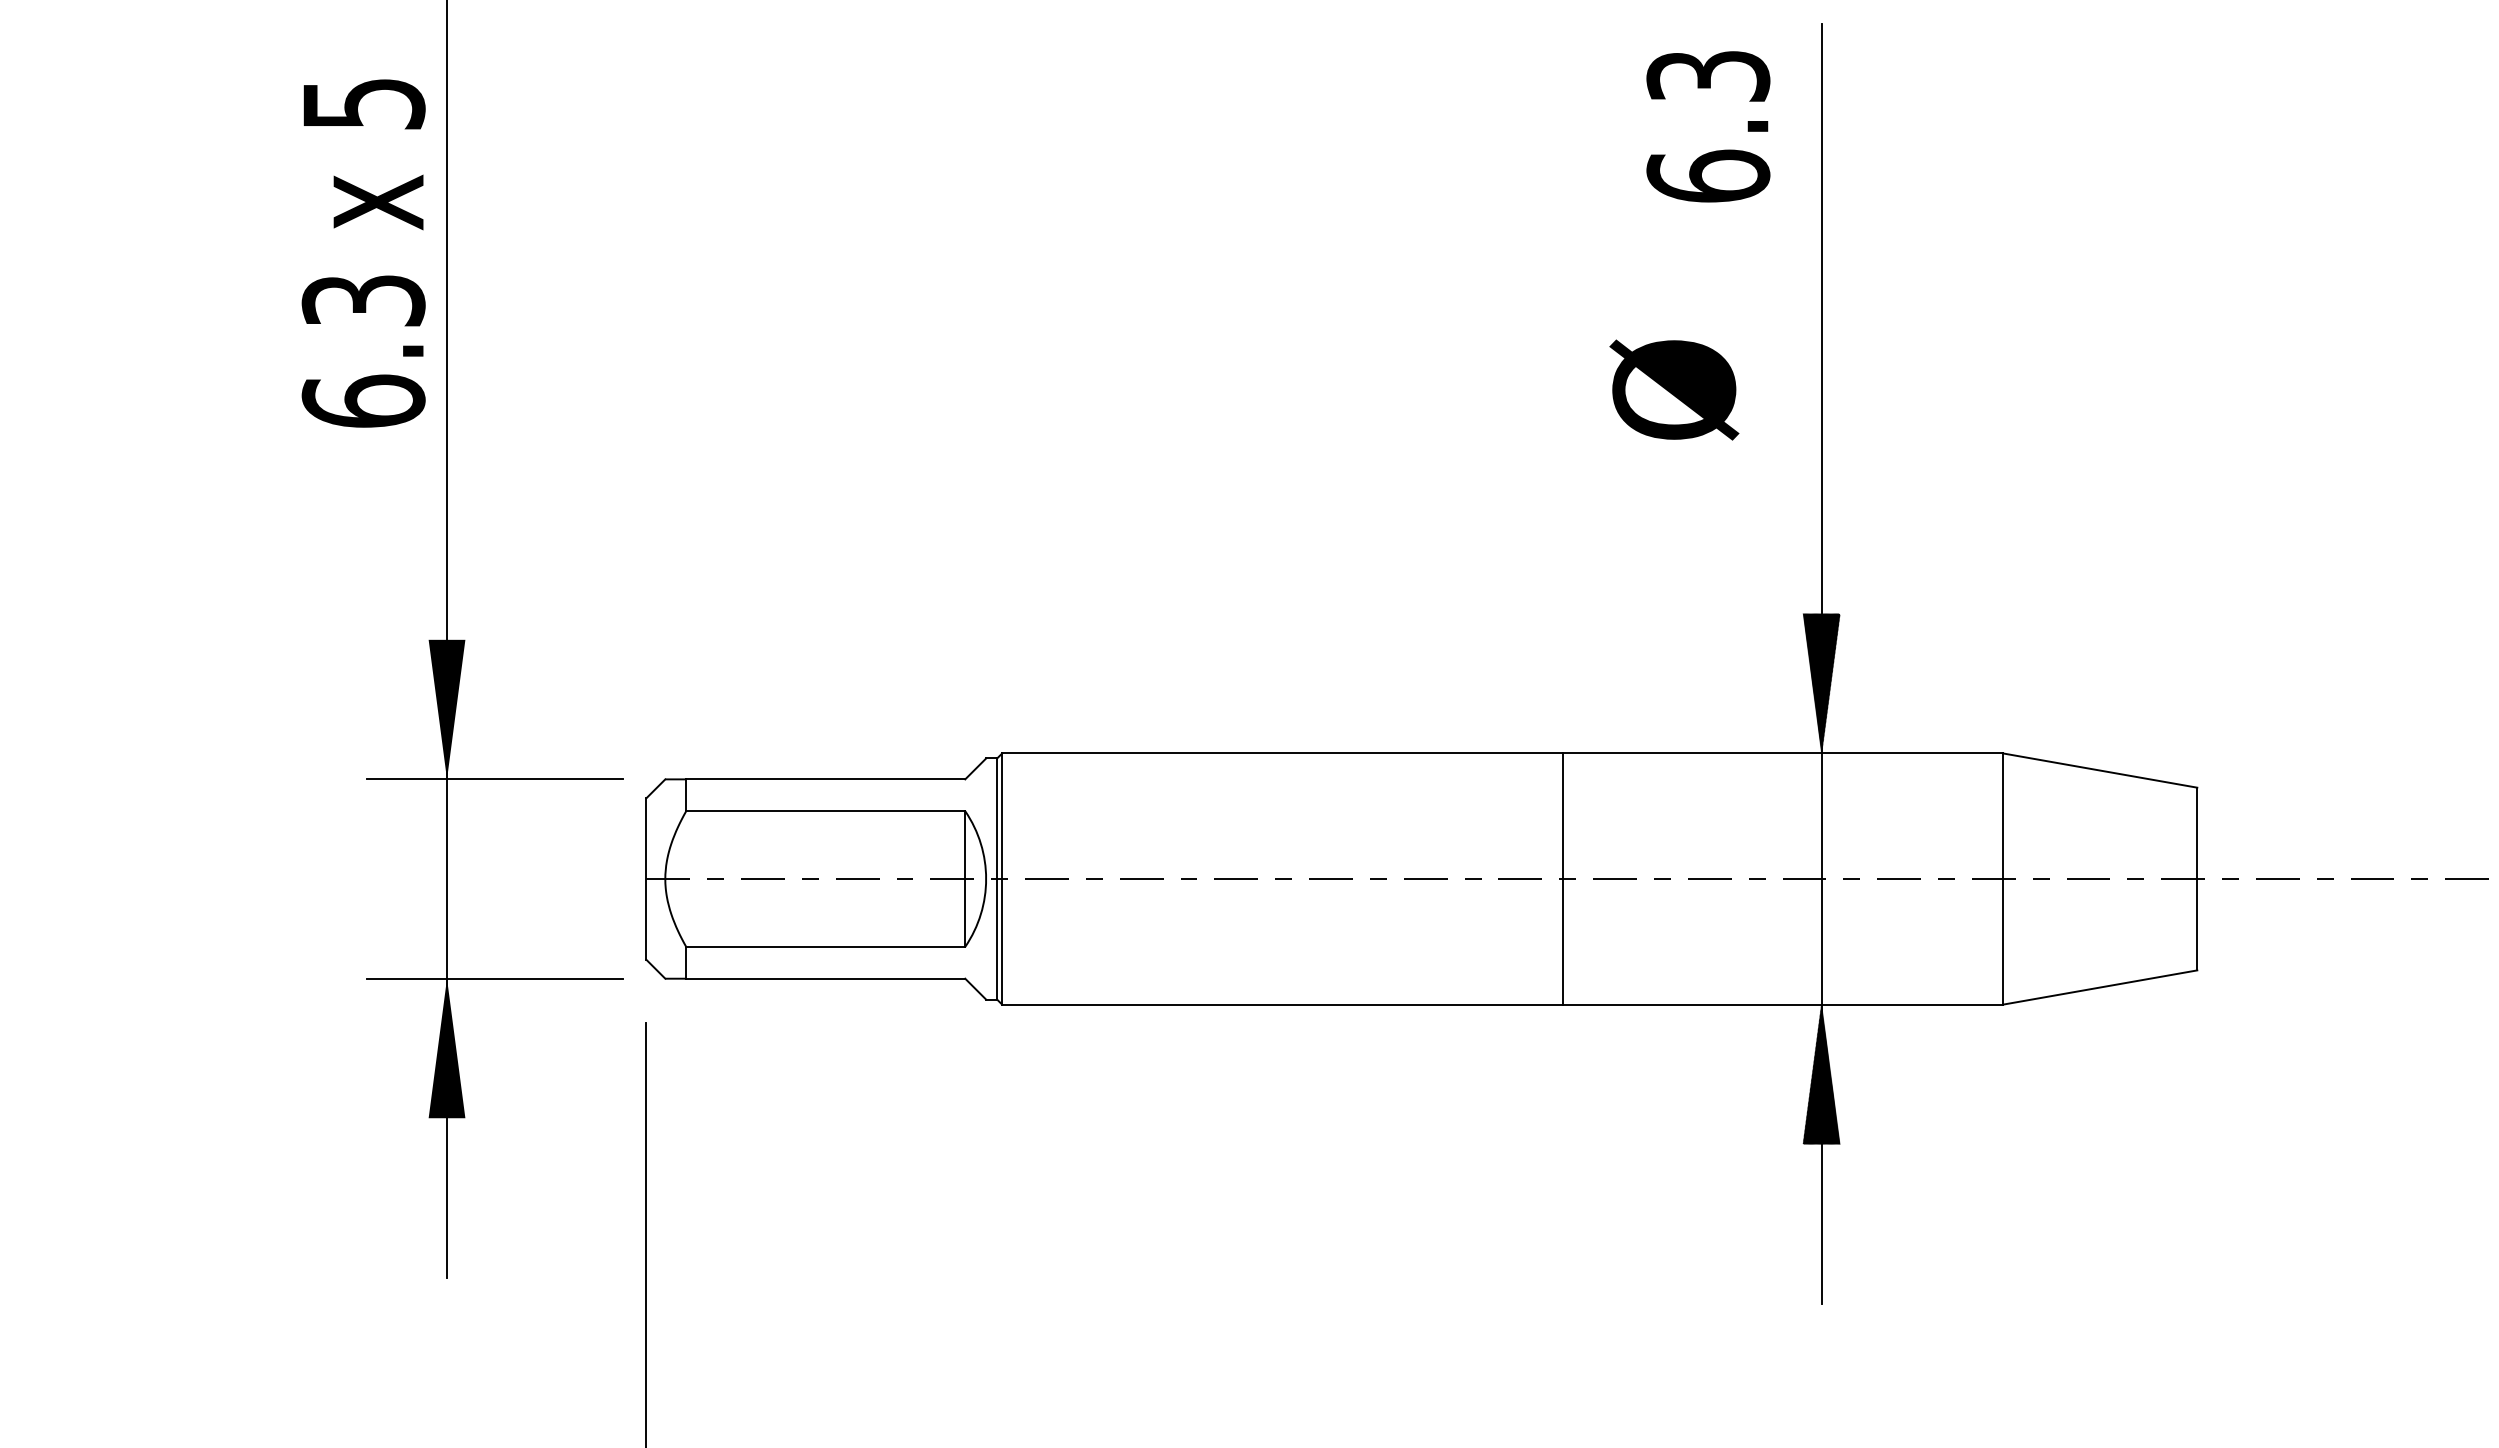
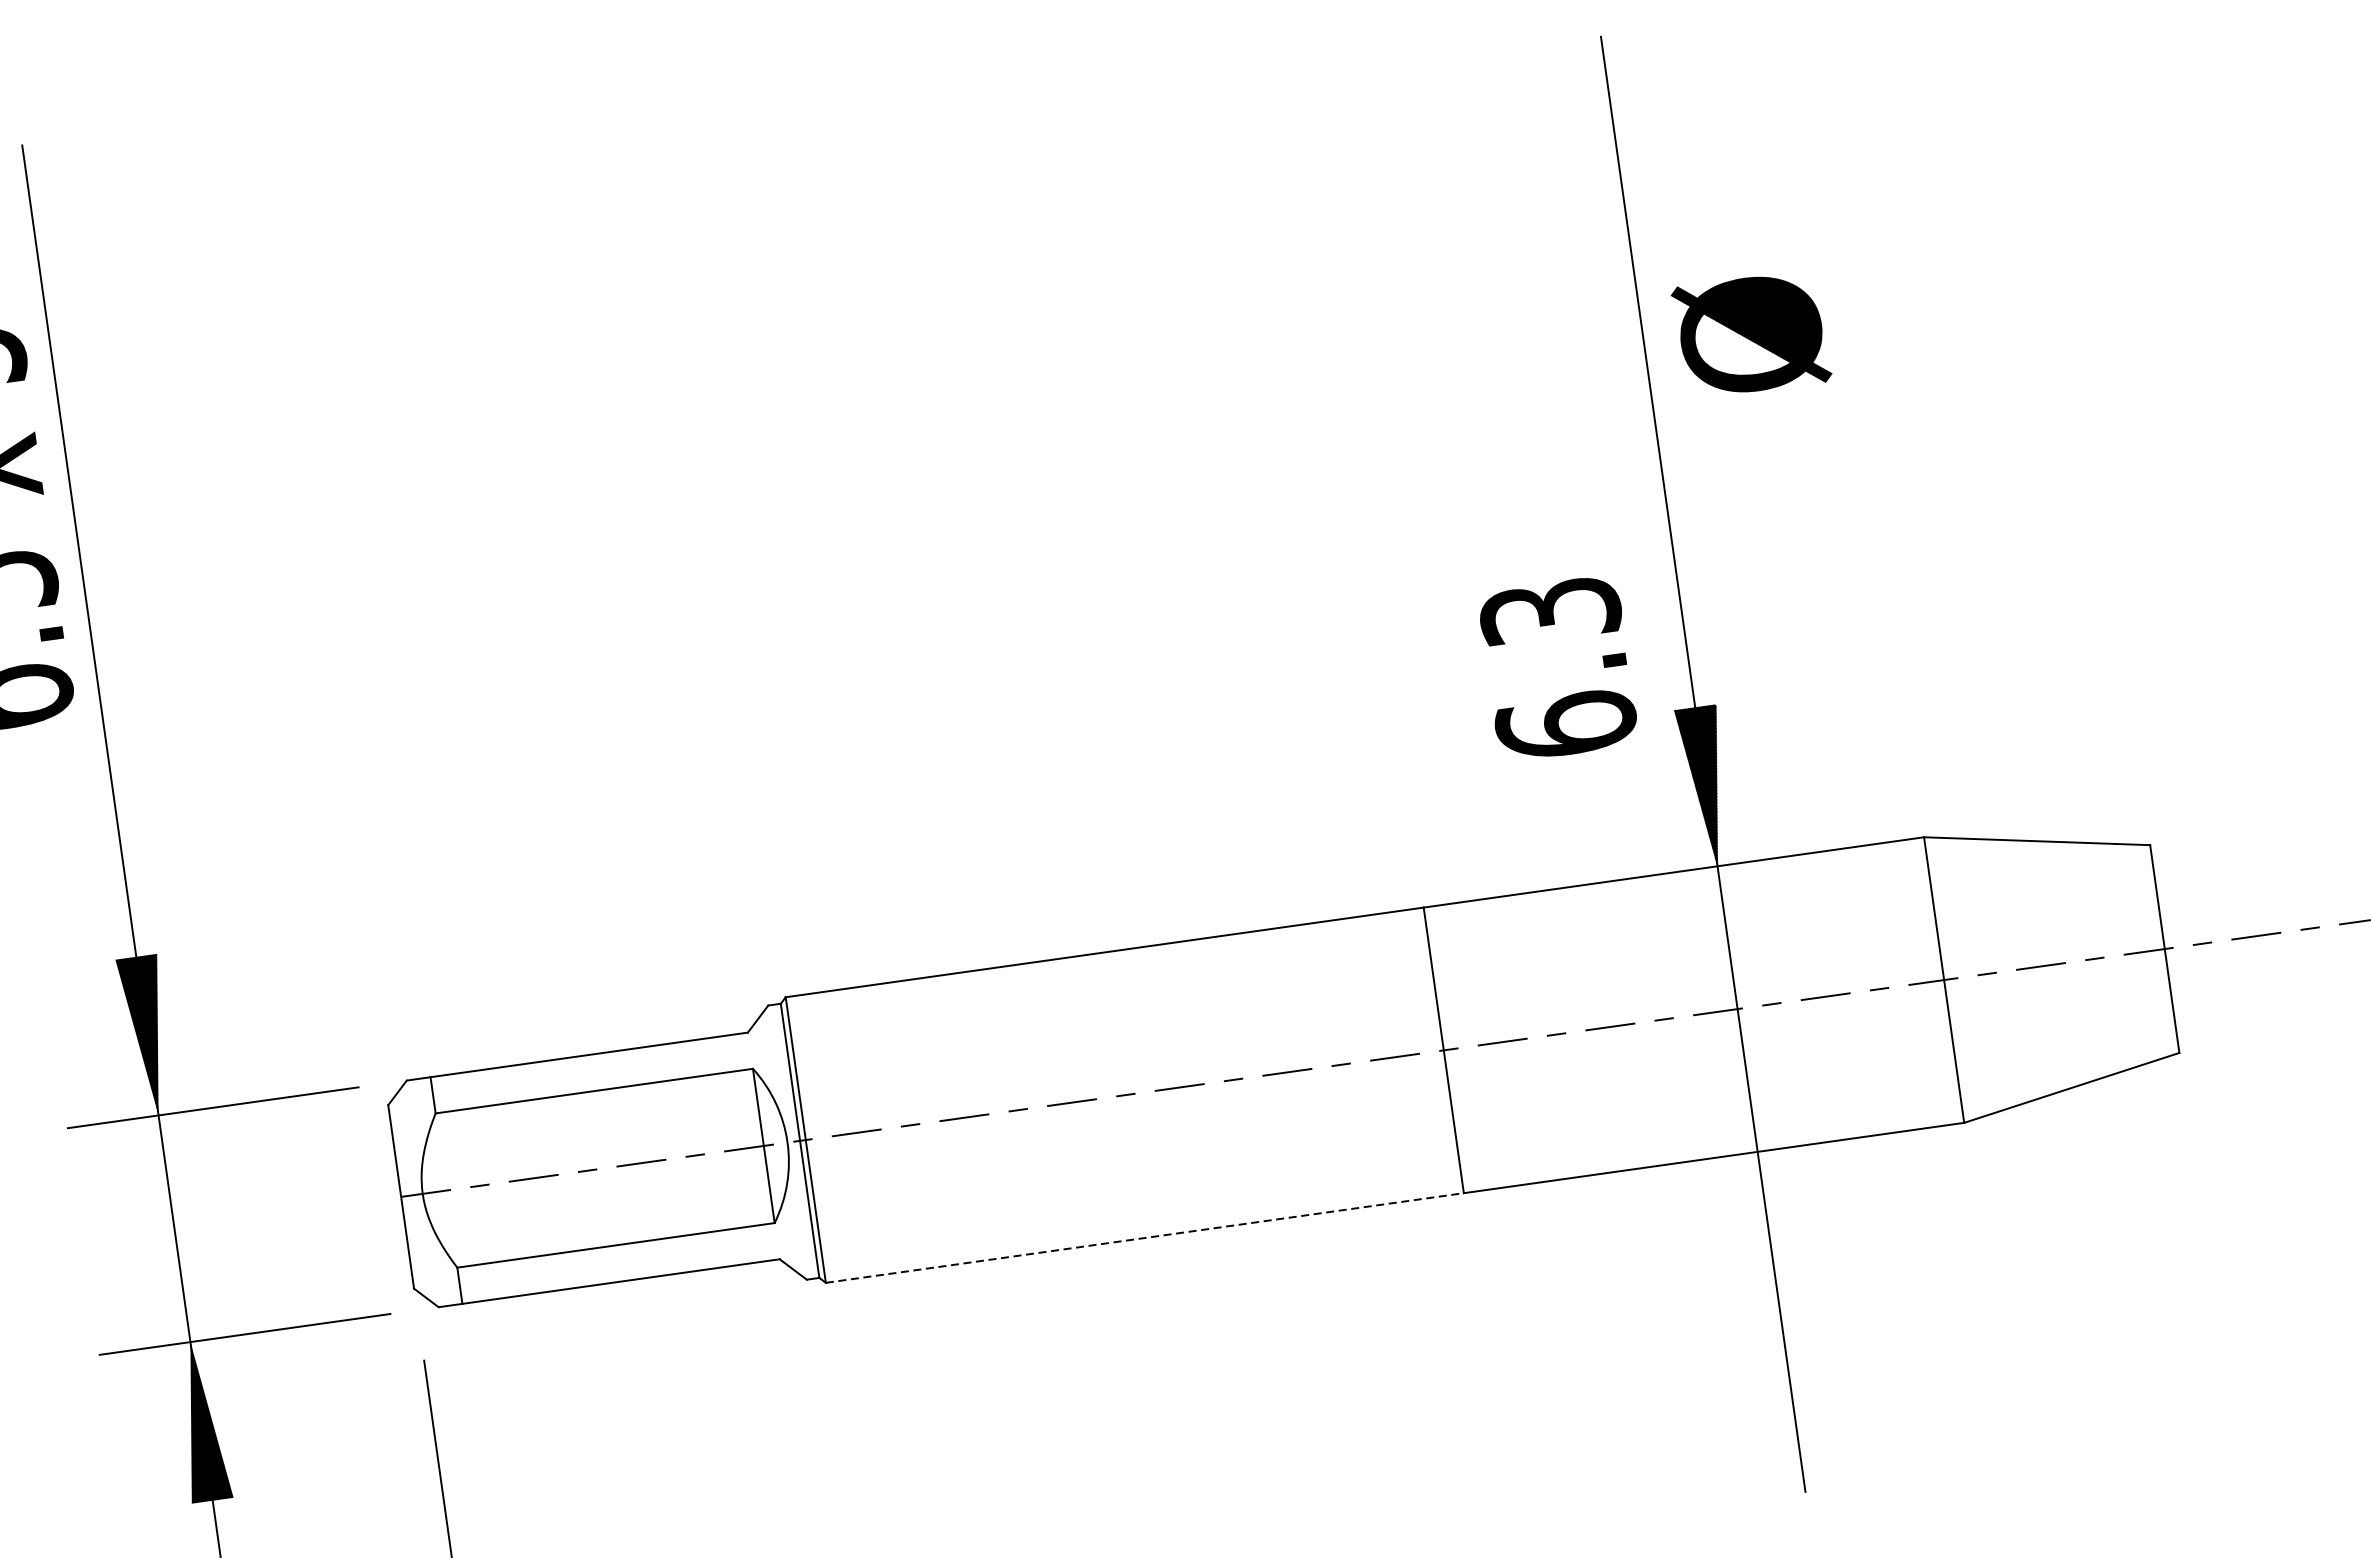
text: (1708, 126) -> (1558, 668), moved
text: (1674, 389) -> (1751, 333), moved
line: (1282, 1004) -> (1144, 1237), solid -> dashed
hatch: (1821, 1074) -> (1768, 1231), removed

